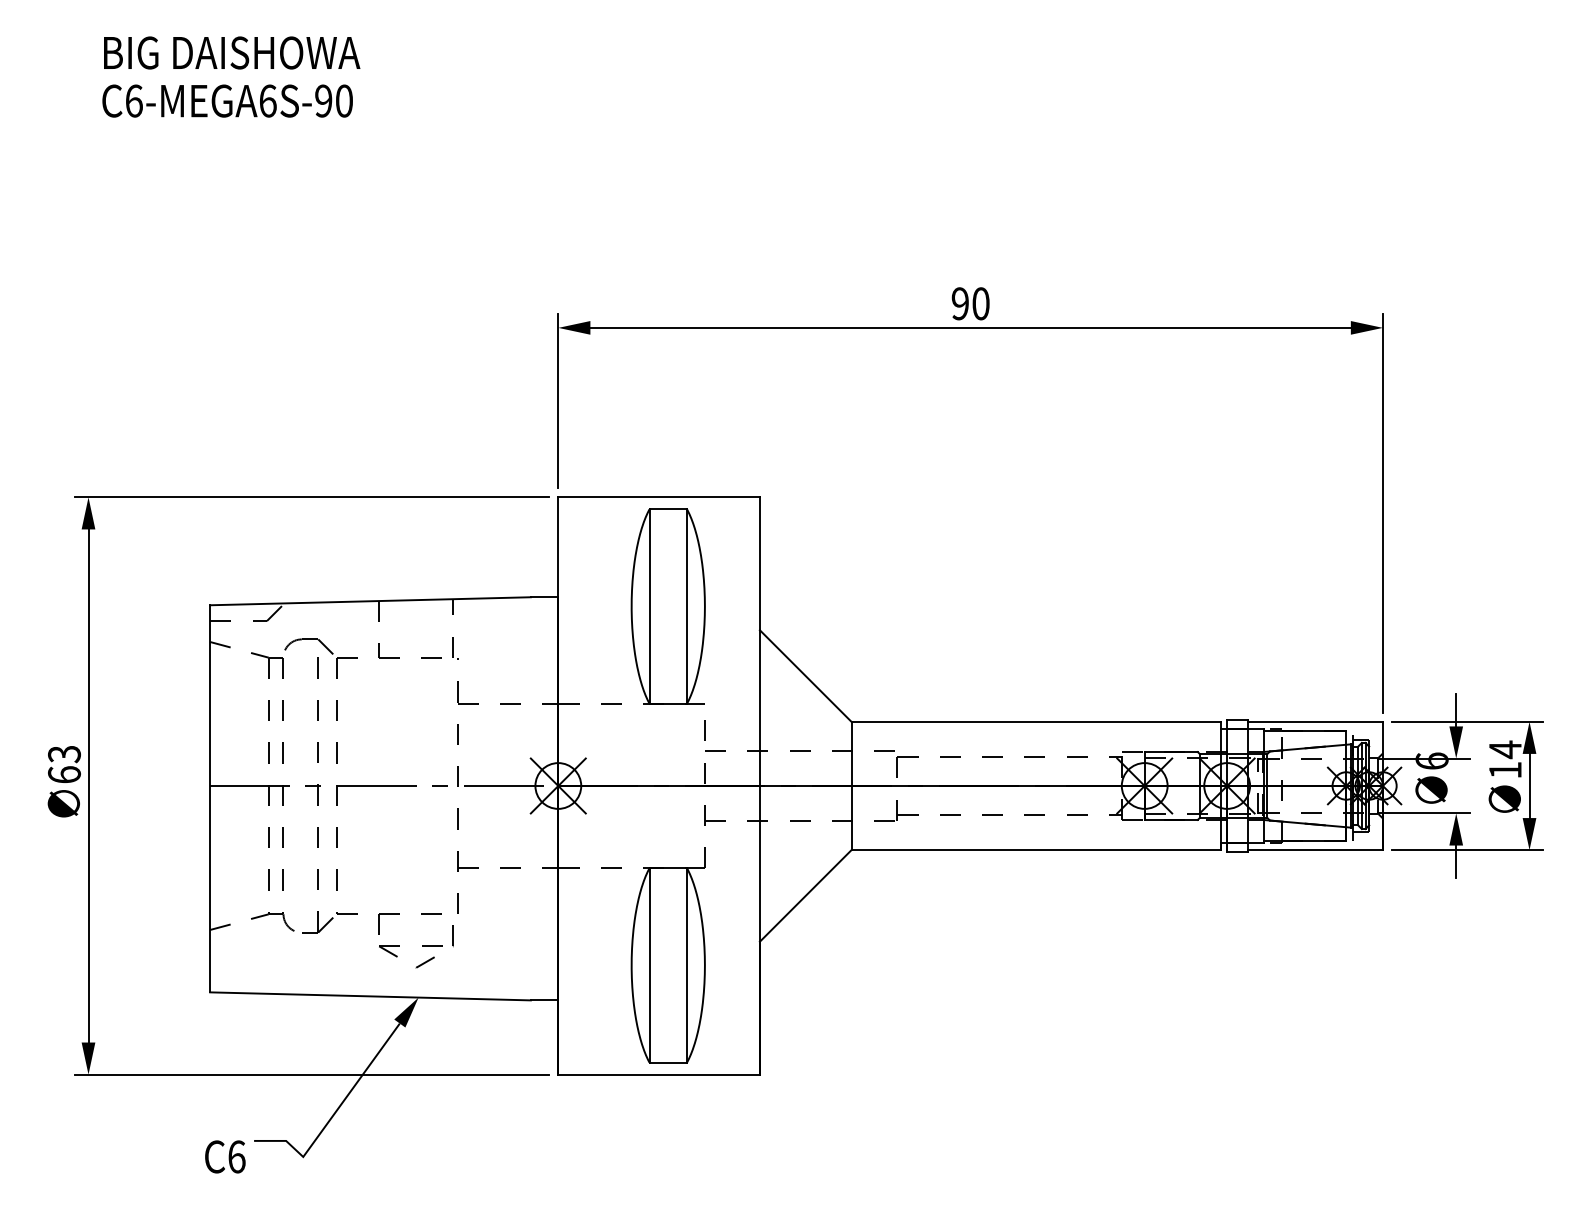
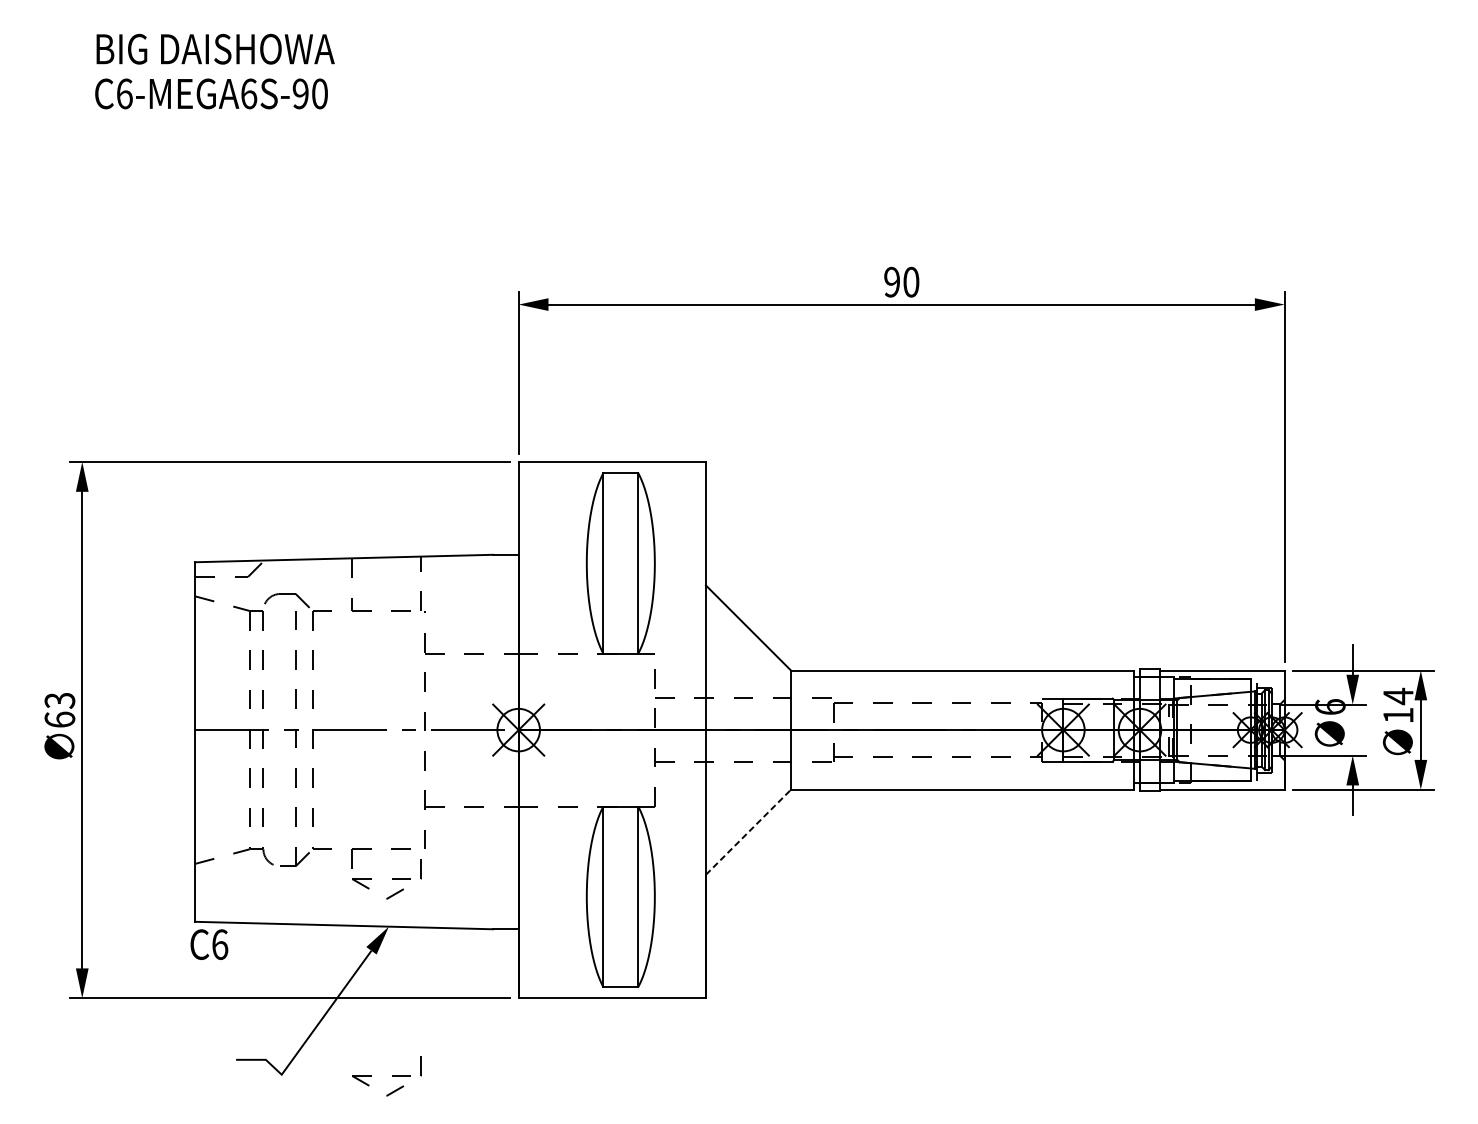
line: (805, 895) -> (748, 831), solid -> dashed
text: (225, 1156) -> (209, 944), moved
part: (416, 1158) -> (386, 1076), added

